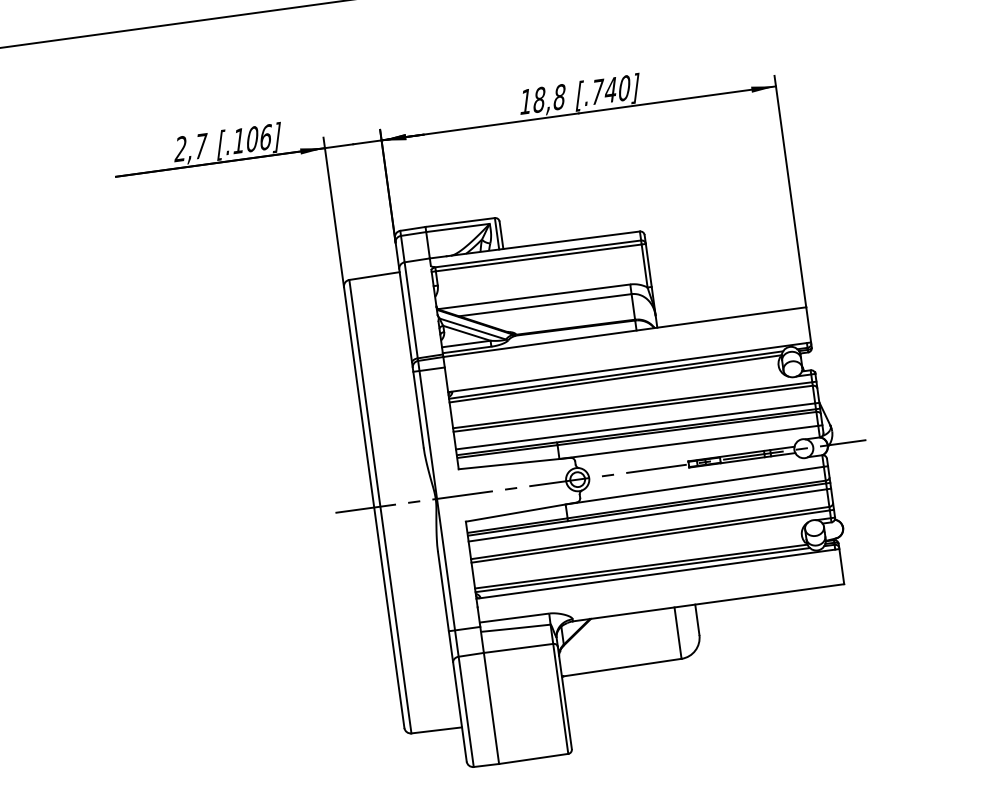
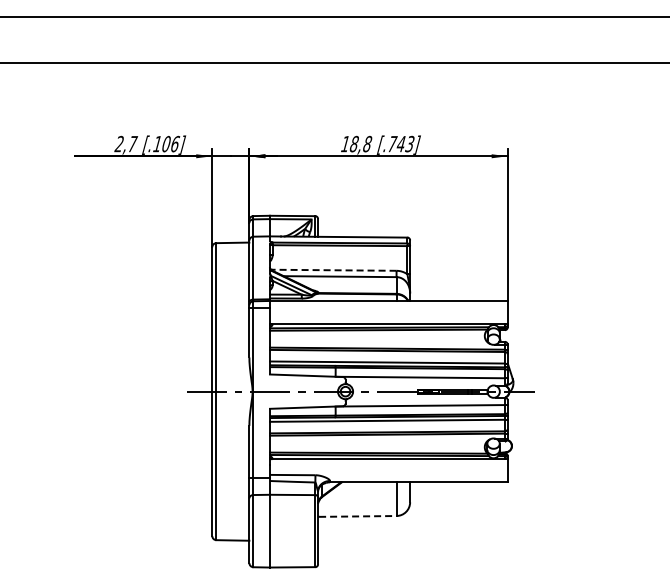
text: (623, 88) -> (409, 144), [.740] -> [.743]
line: (535, 296) -> (334, 270), solid -> dashed
line: (622, 667) -> (357, 516), solid -> dashed

